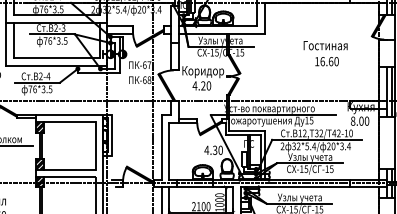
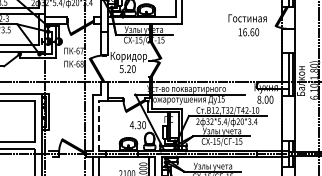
text: (325, 53) -> (247, 25), moved
text: (194, 85) -> (121, 68), 4.20 -> 5.20
line: (169, 150) -> (99, 125), solid -> dashed

